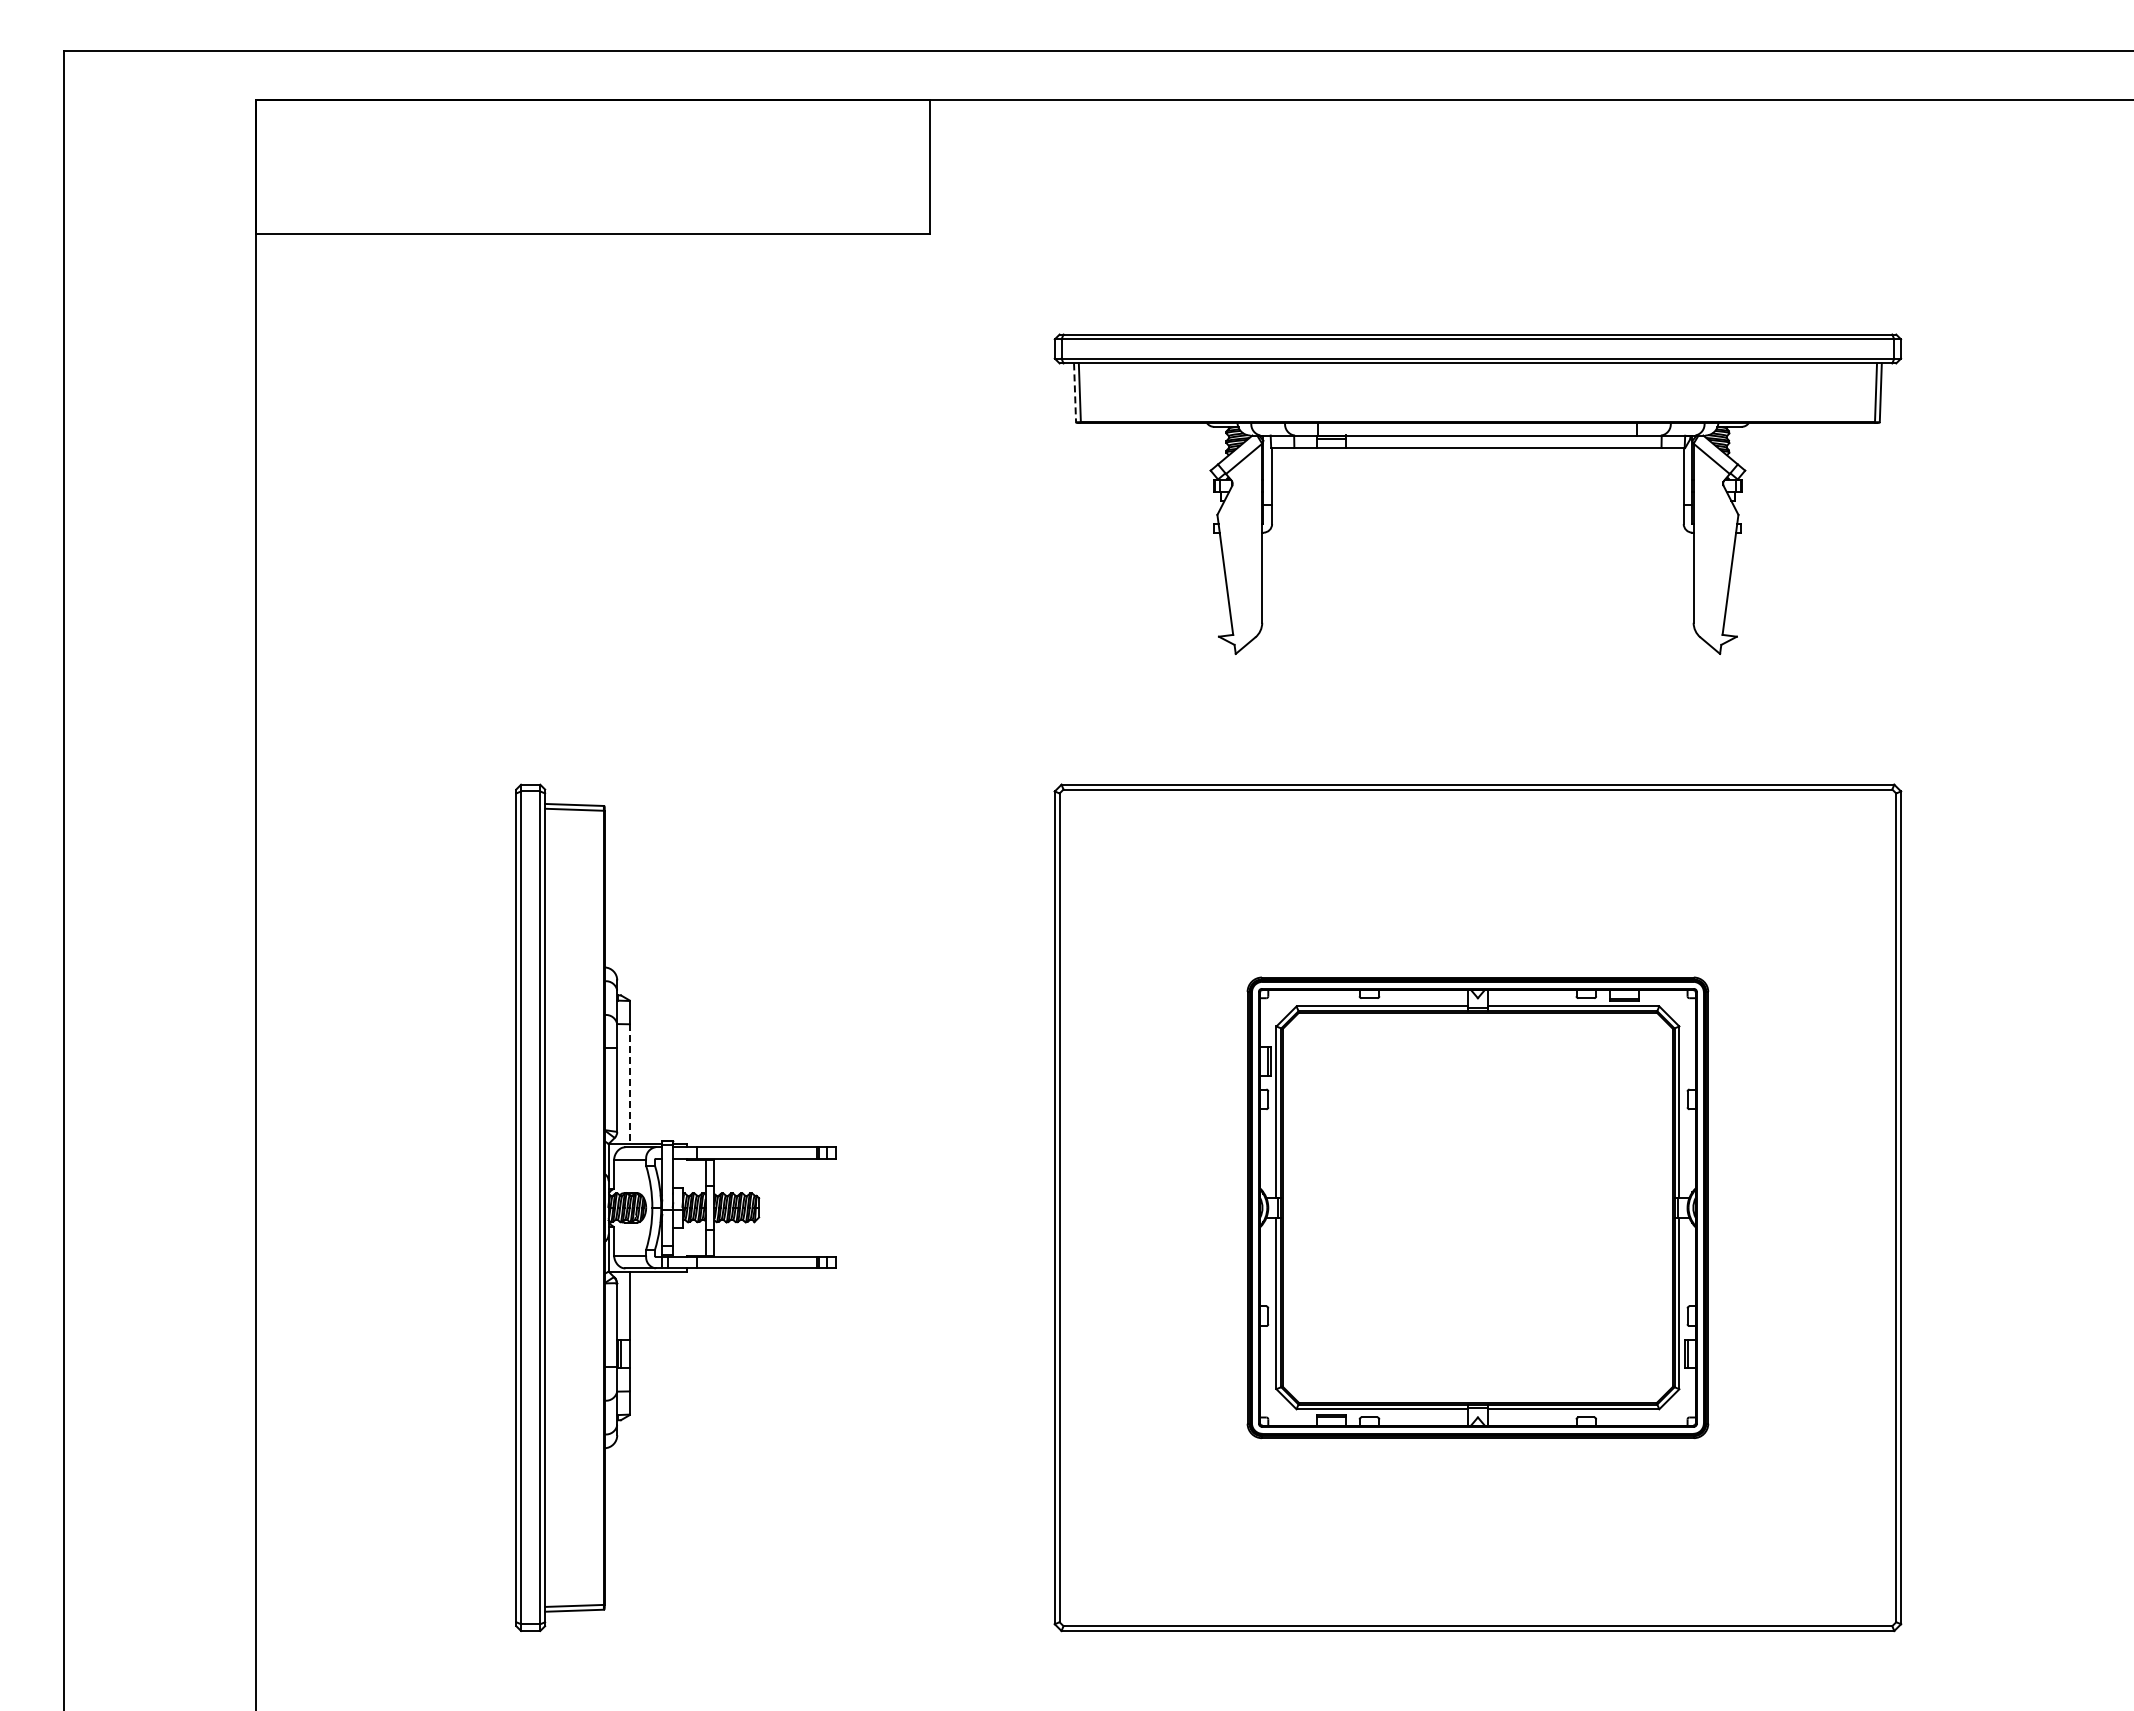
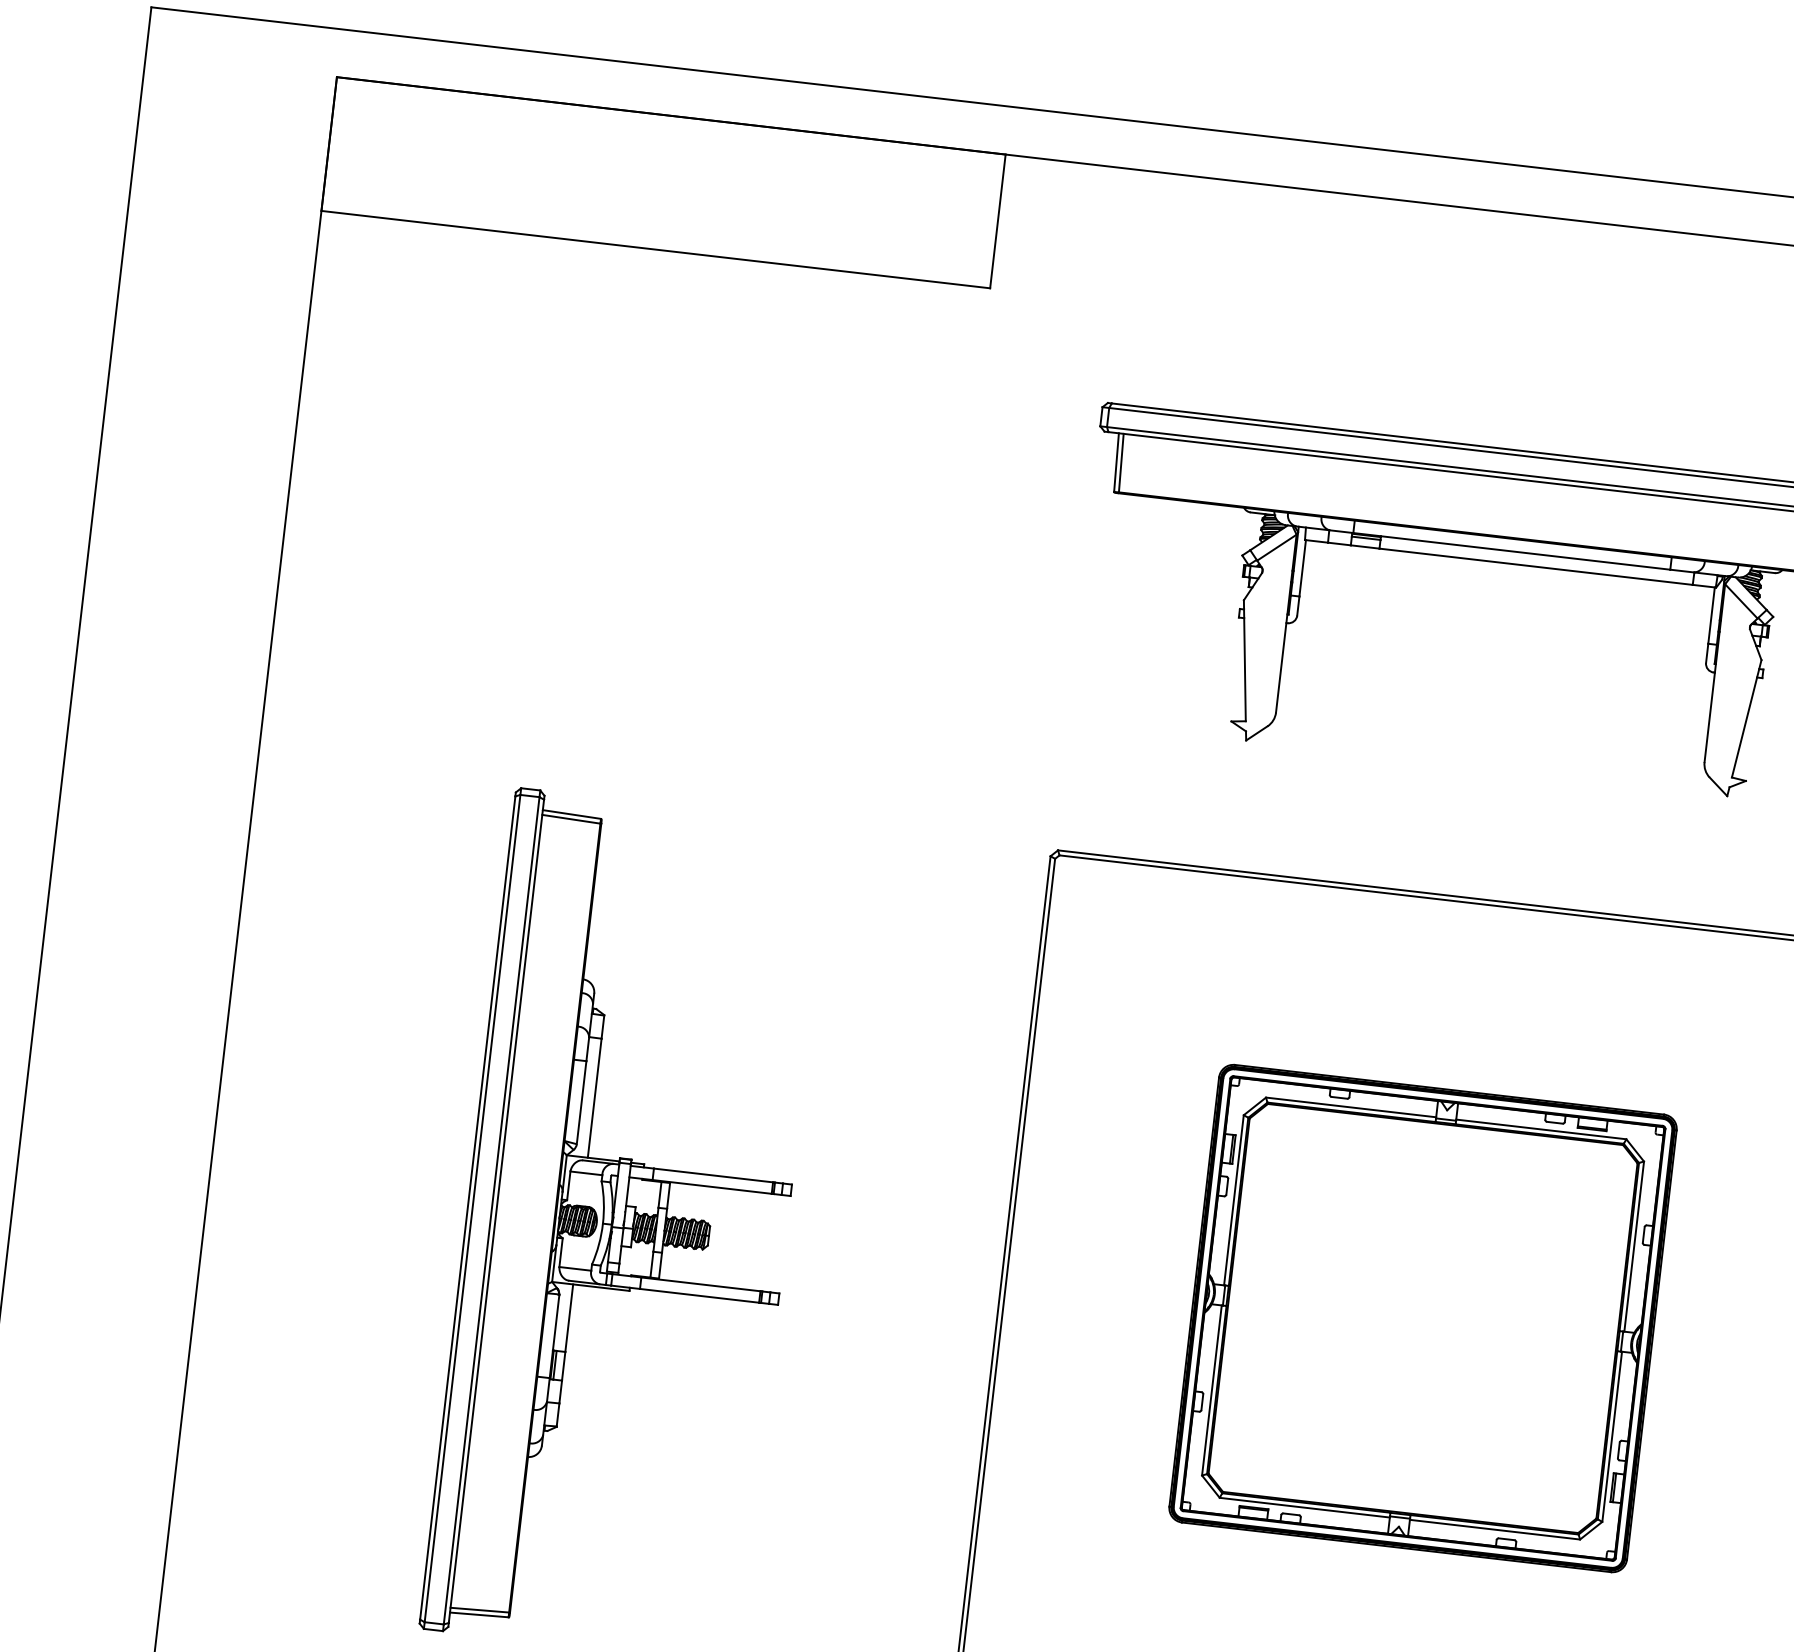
line: (1075, 393) -> (1116, 463), dashed -> solid
line: (629, 1084) -> (594, 1098), dashed -> solid

